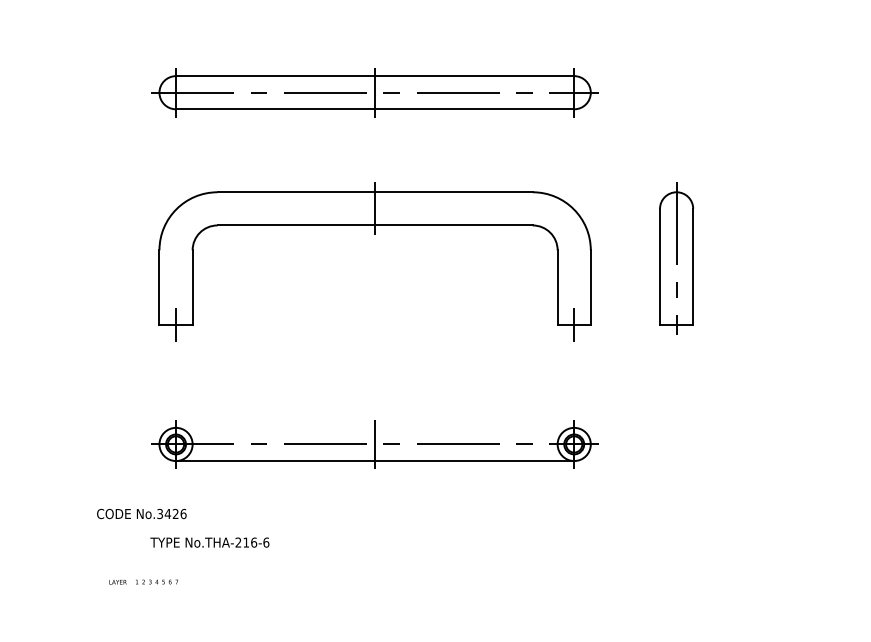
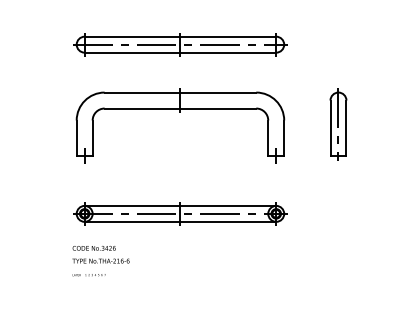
part: (676, 258) -> (338, 124), moved
line: (375, 427) -> (180, 205), added
text: (140, 514) -> (93, 248), moved
text: (142, 582) -> (88, 275), moved

